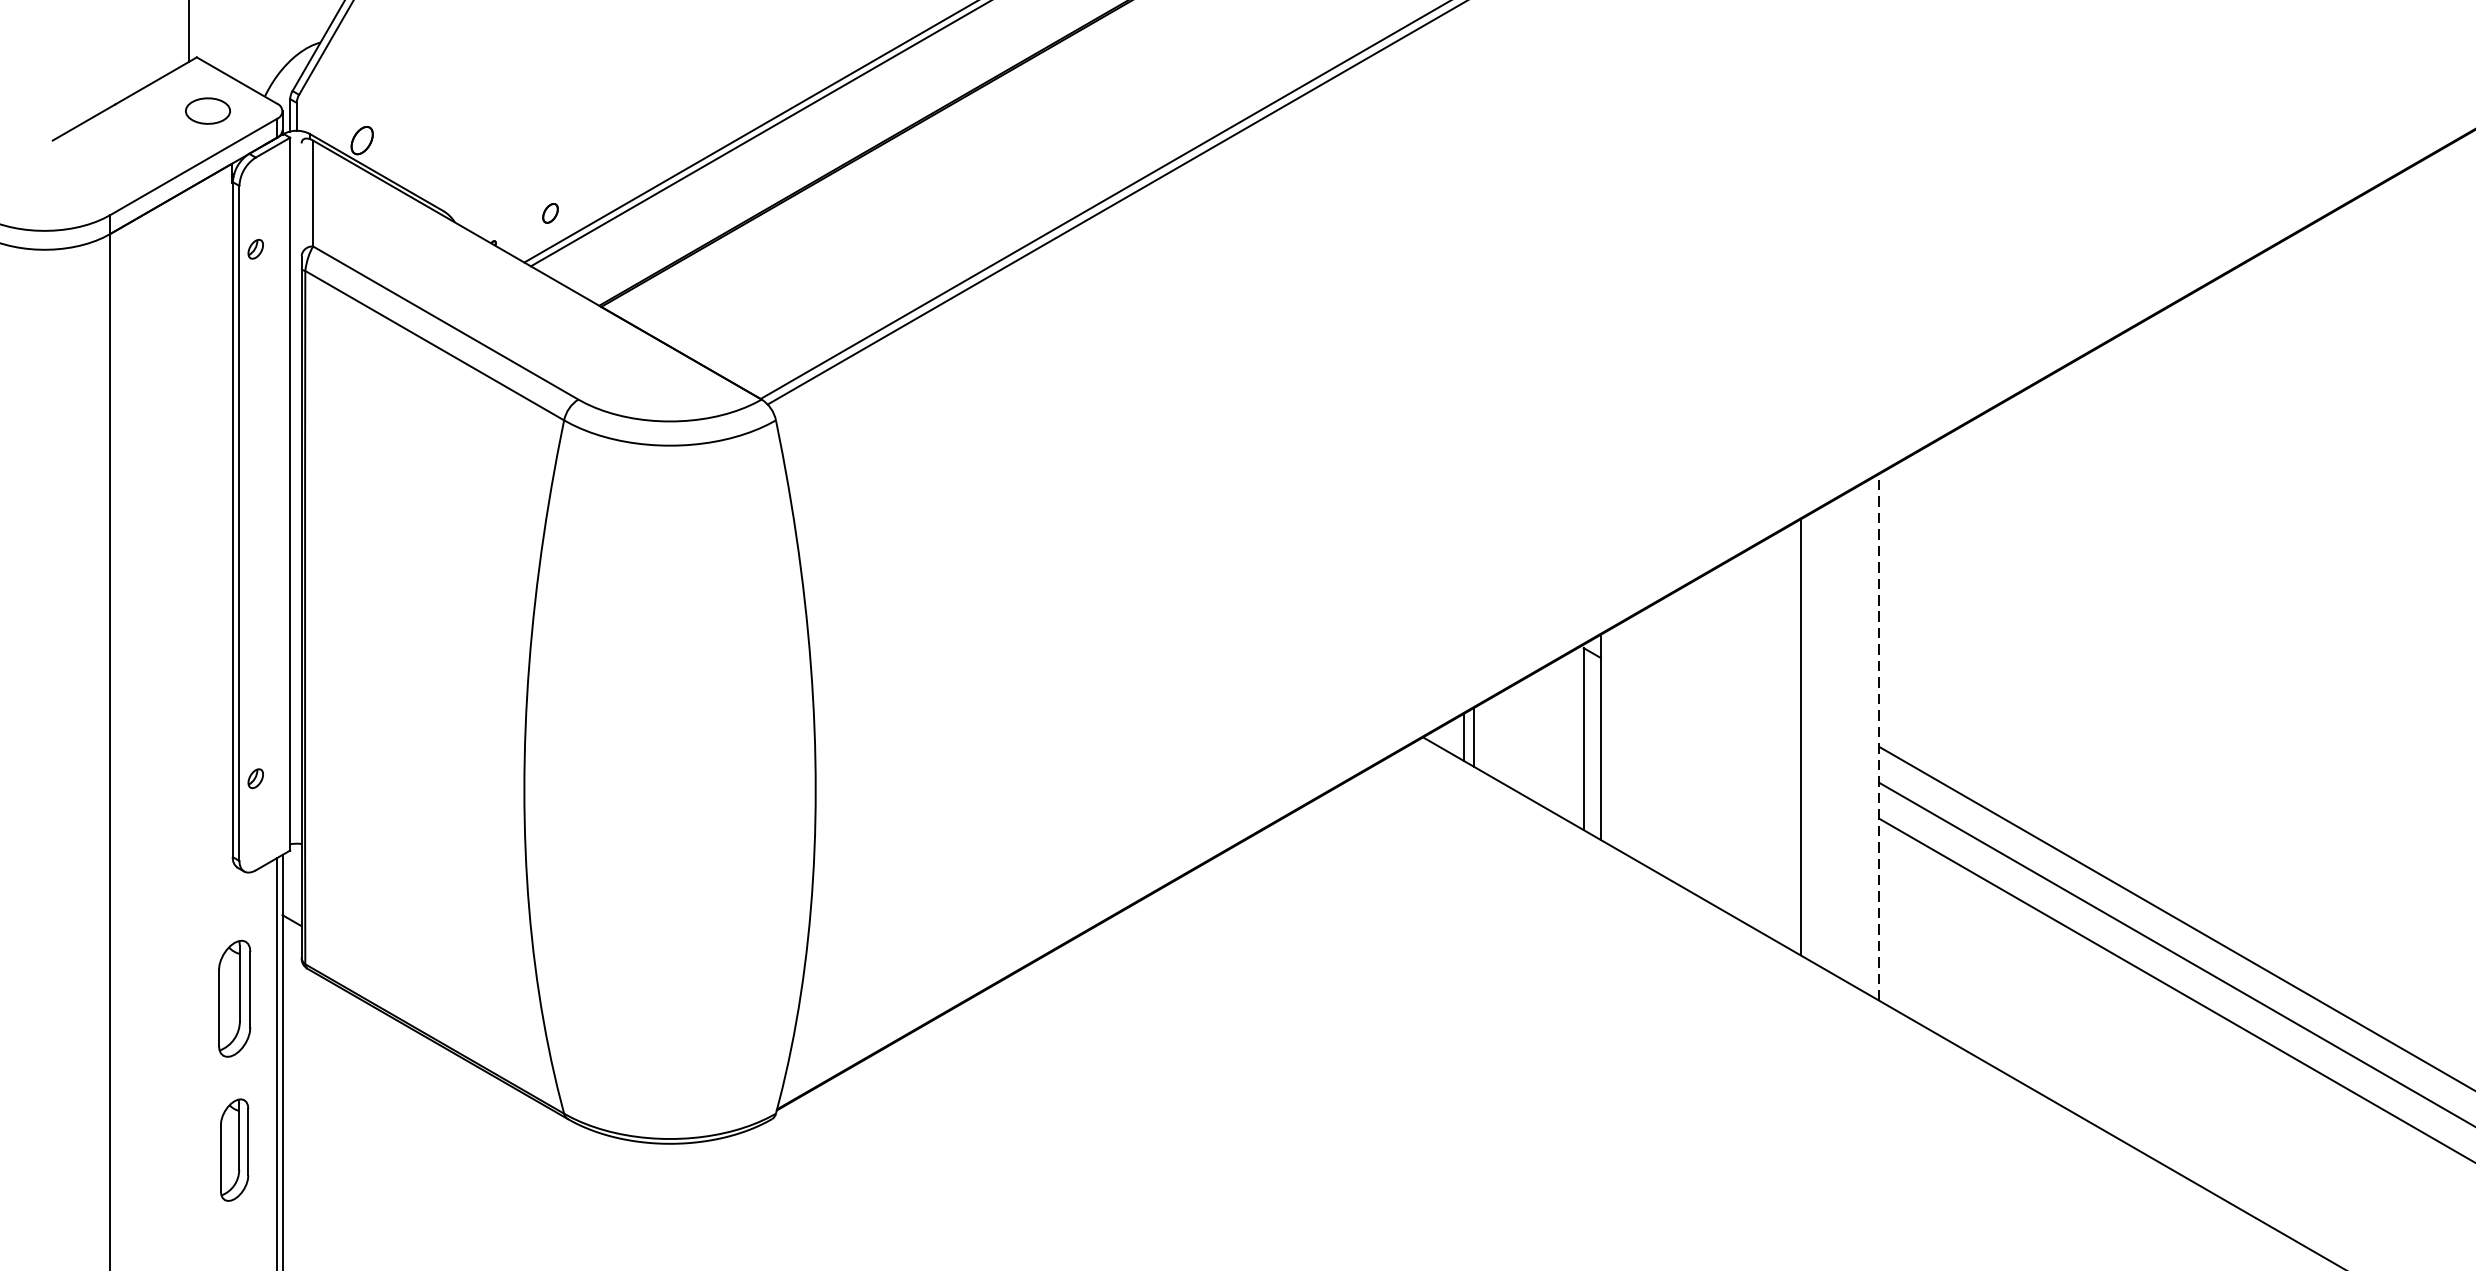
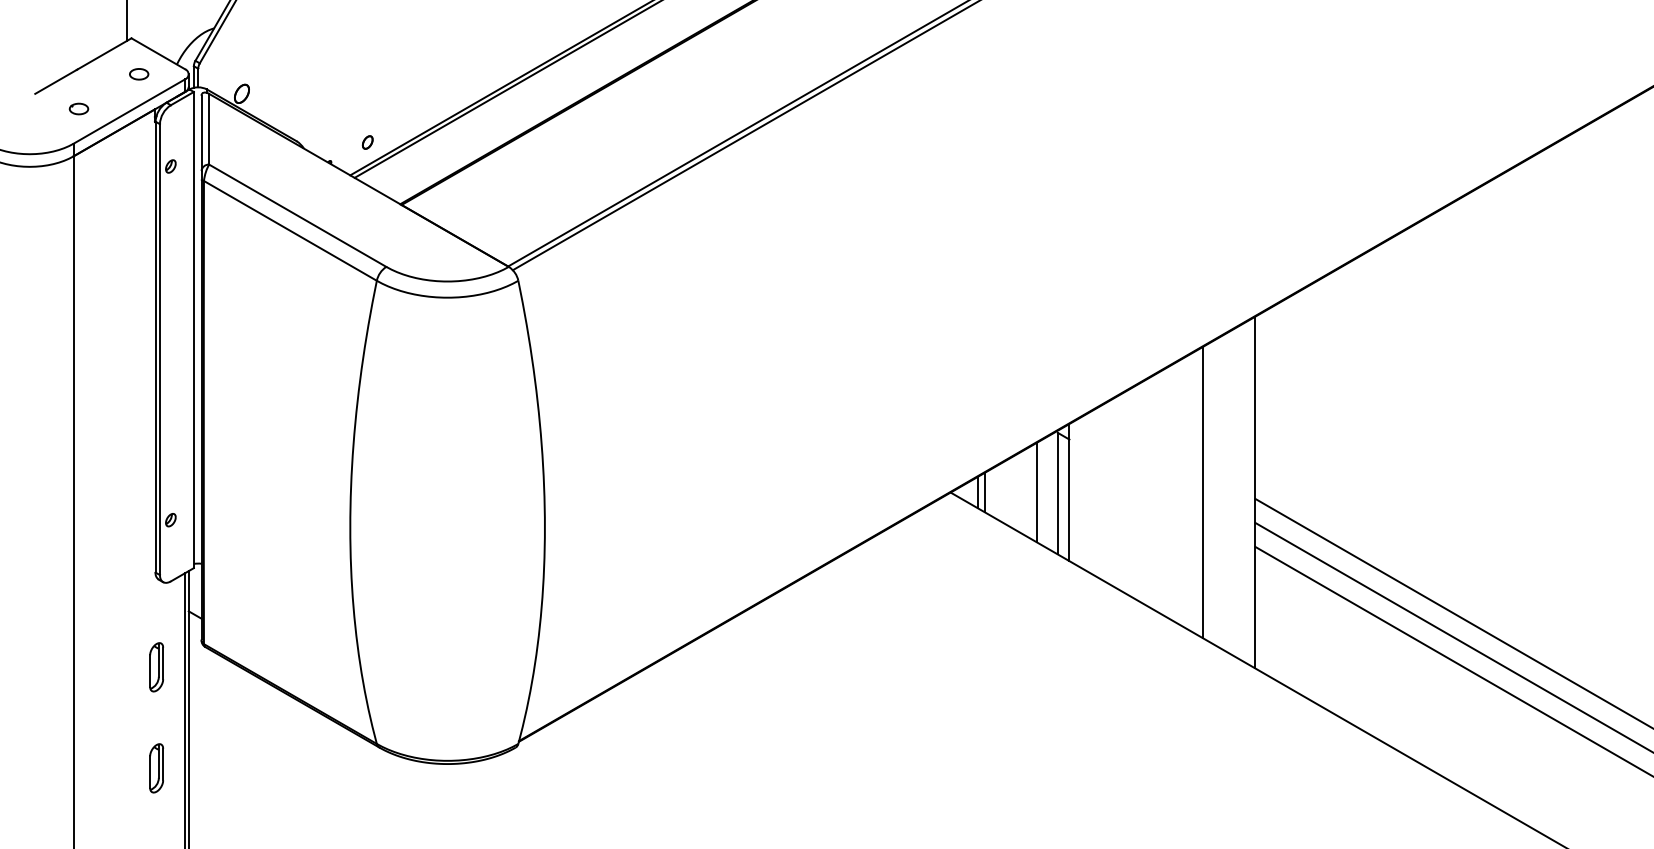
part: (208, 111) -> (139, 74), size x0.62
part: (117, 162) -> (78, 108), added
line: (301, 198) -> (201, 132), added
line: (1553, 737) -> (1037, 492), added
line: (1879, 737) -> (1255, 492), dashed -> solid
part: (234, 999) -> (156, 667), size x0.62
part: (234, 1150) -> (156, 768), size x0.71

